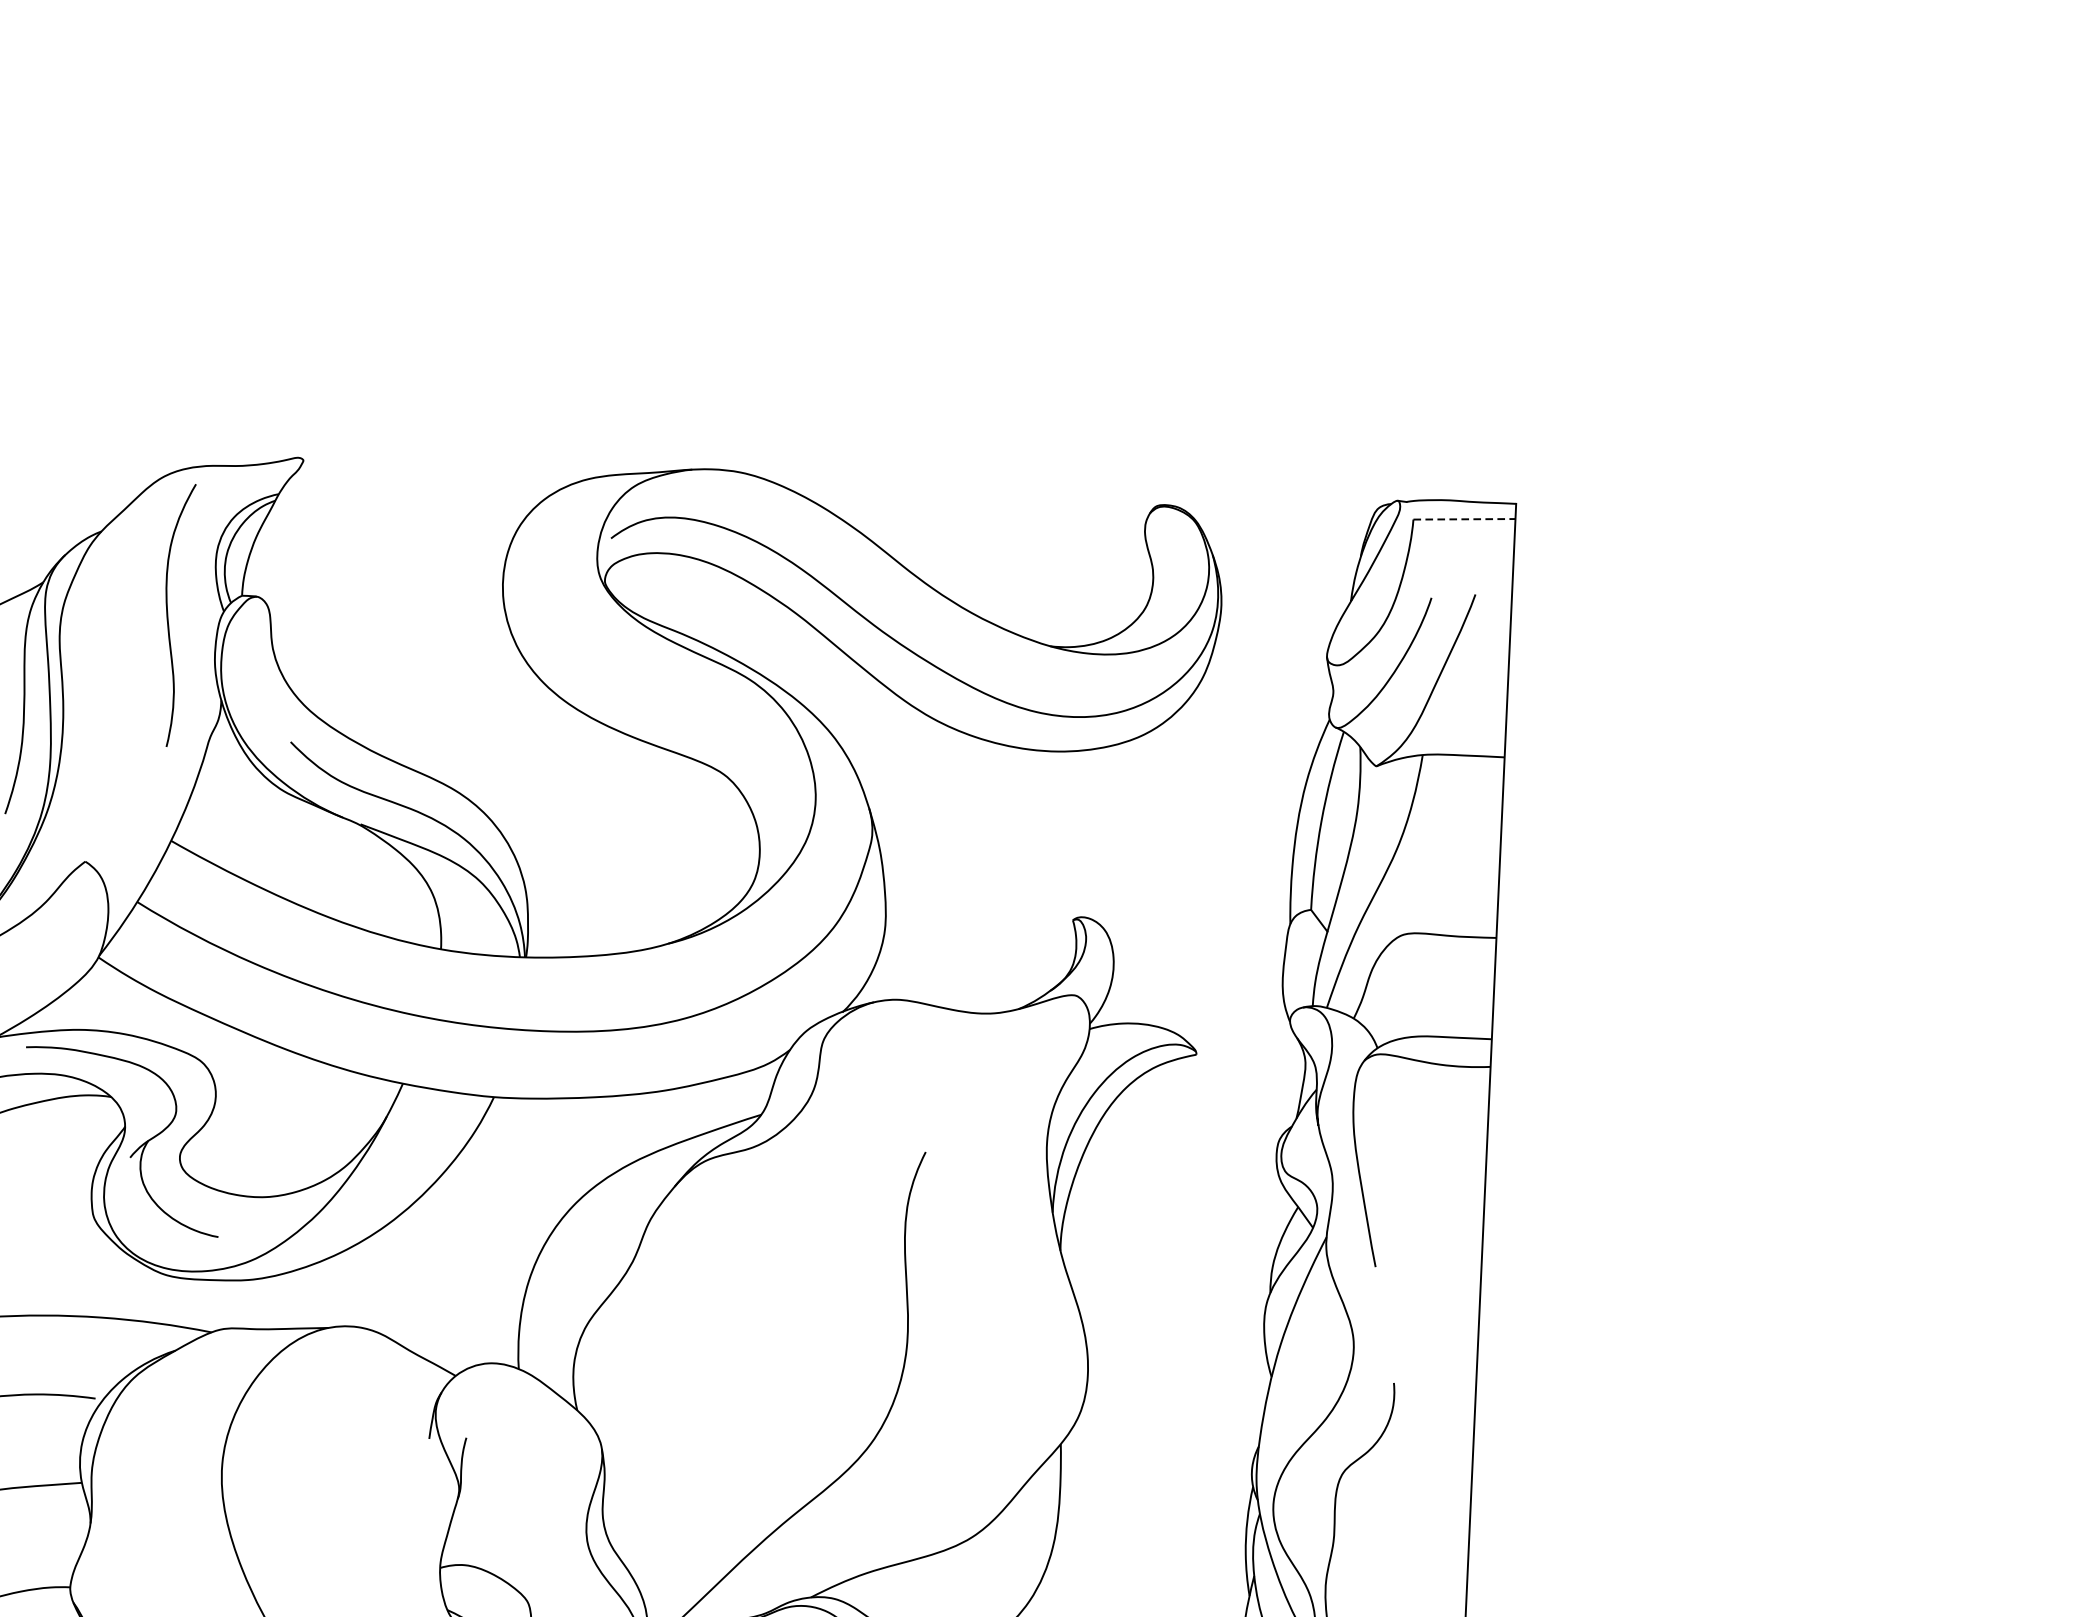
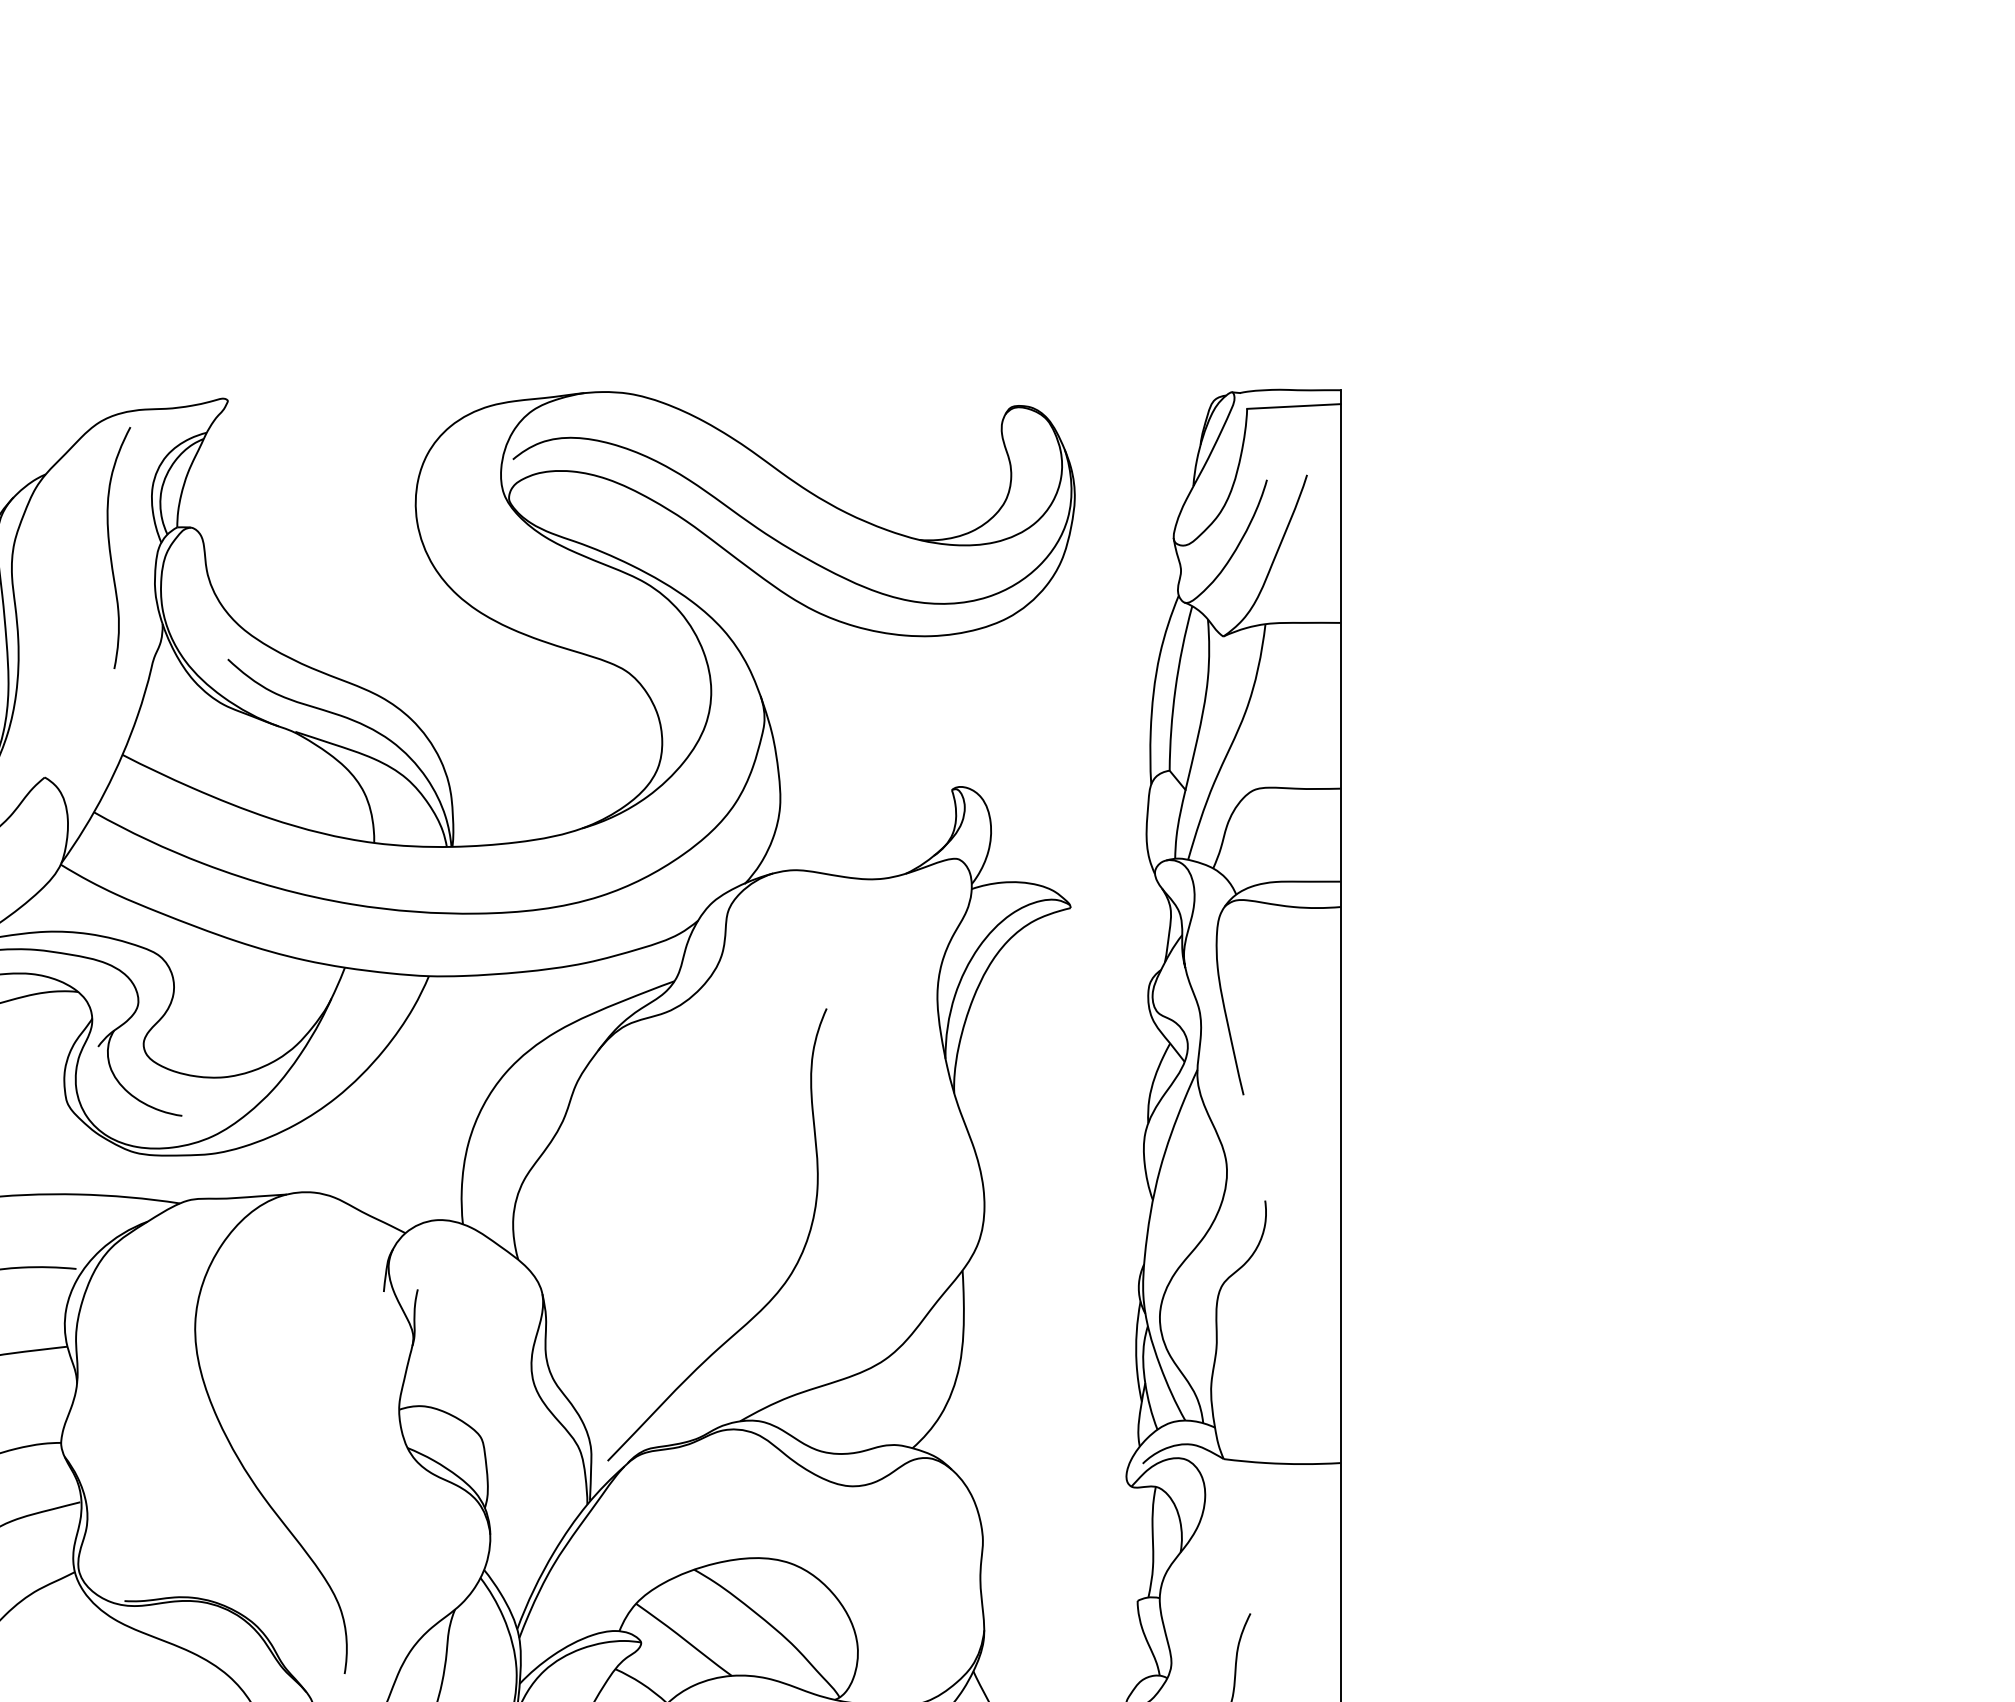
line: (1464, 519) -> (1293, 406), dashed -> solid

